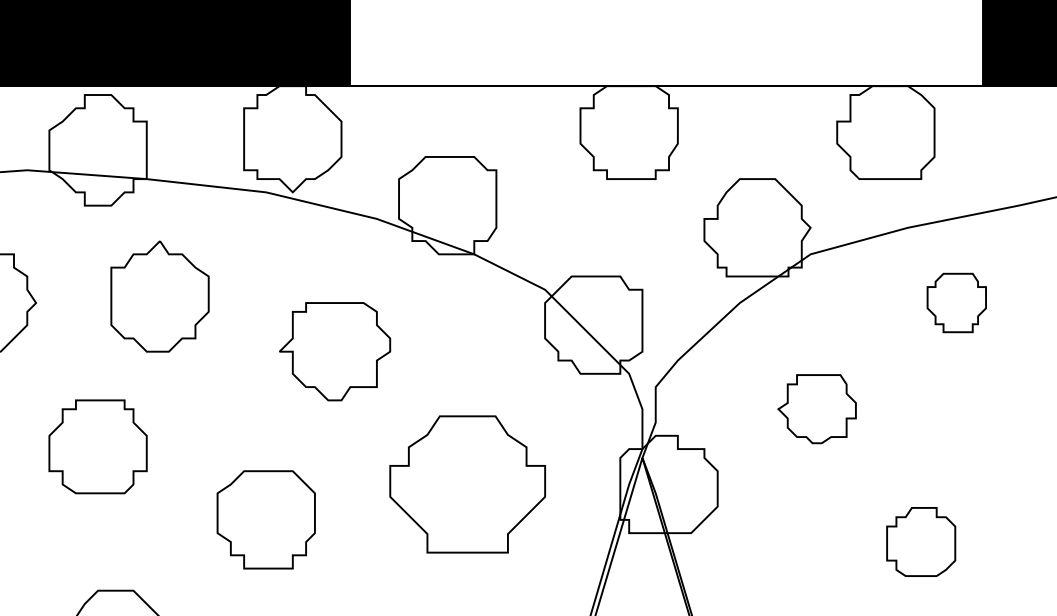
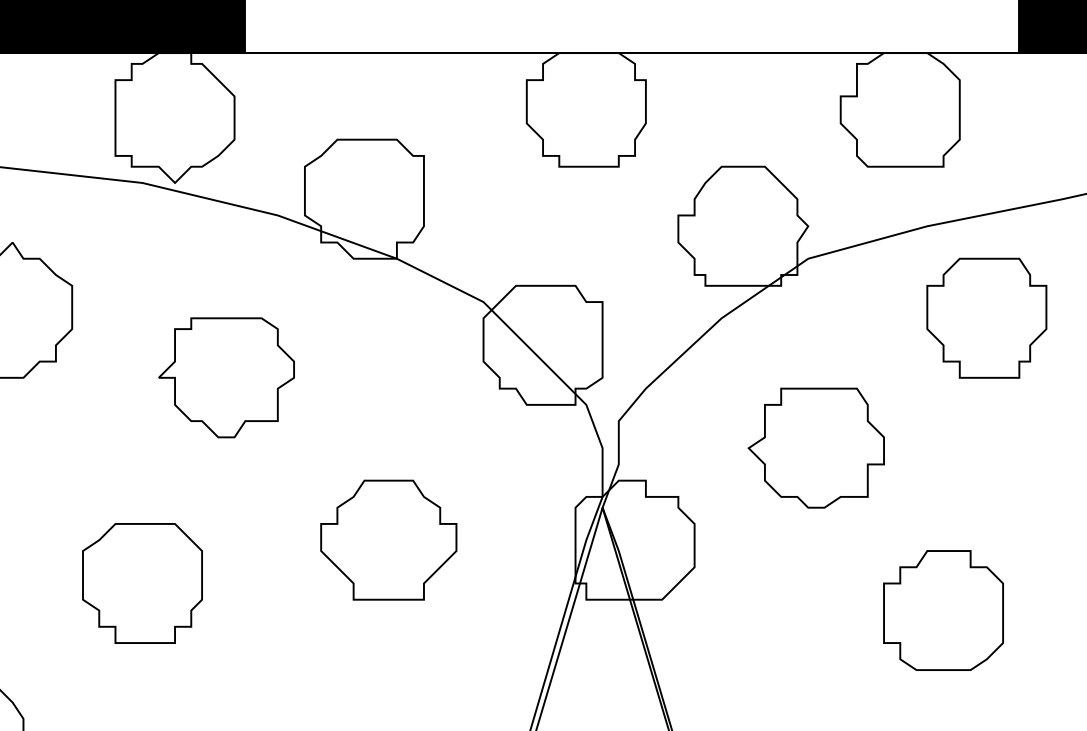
part: (956, 302) -> (986, 317), size x1.67
part: (816, 408) -> (815, 447), size x1.43
part: (467, 484) -> (388, 540), size x0.71
part: (920, 541) -> (942, 609), size x1.43

